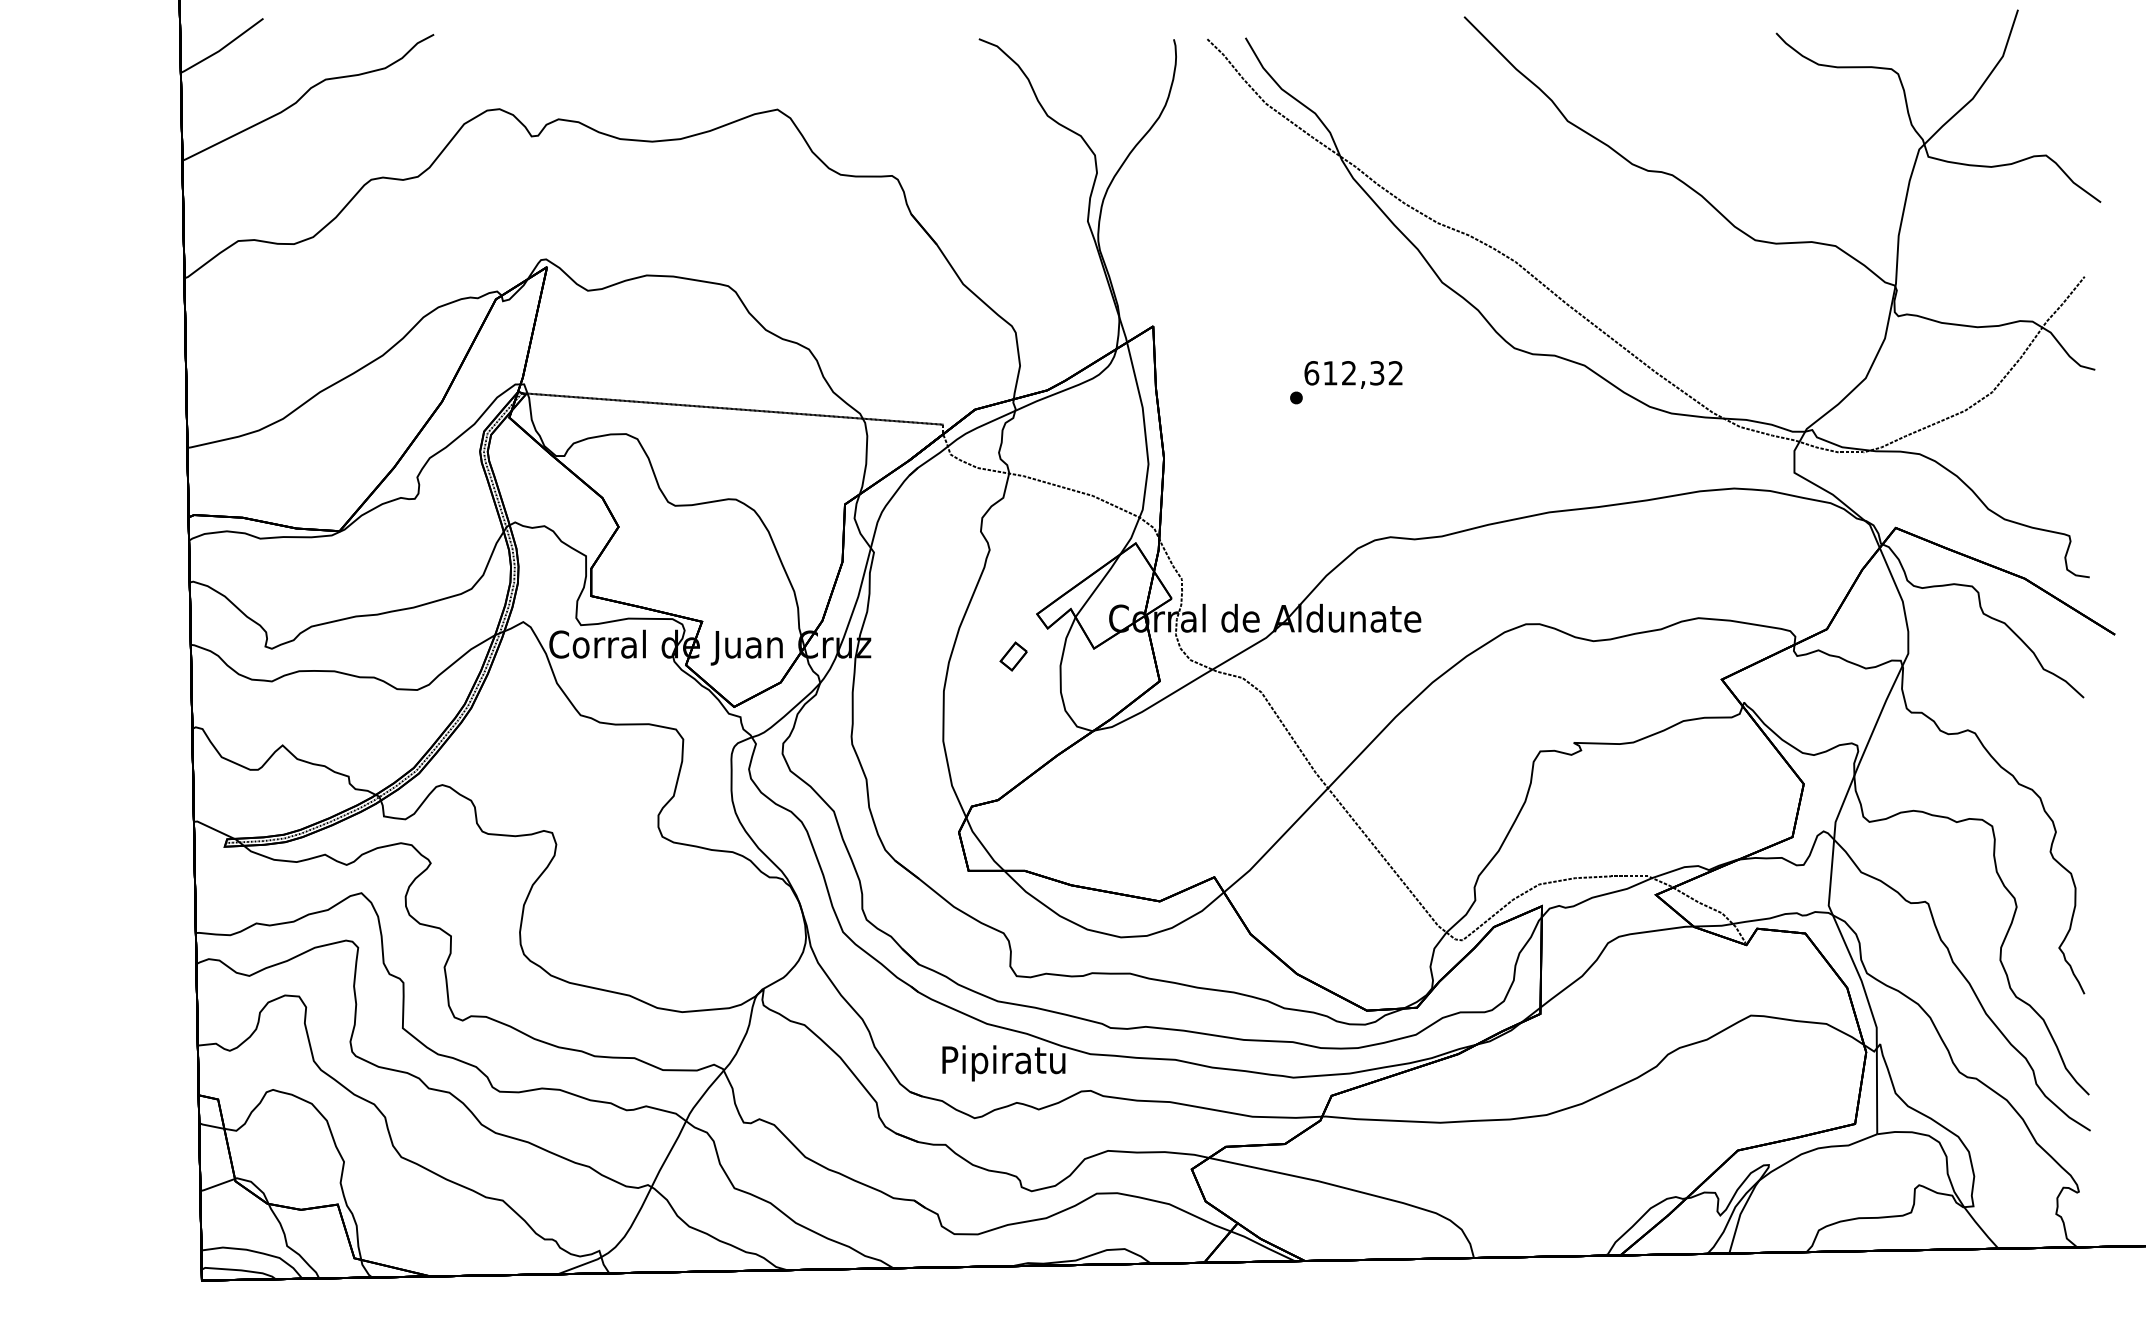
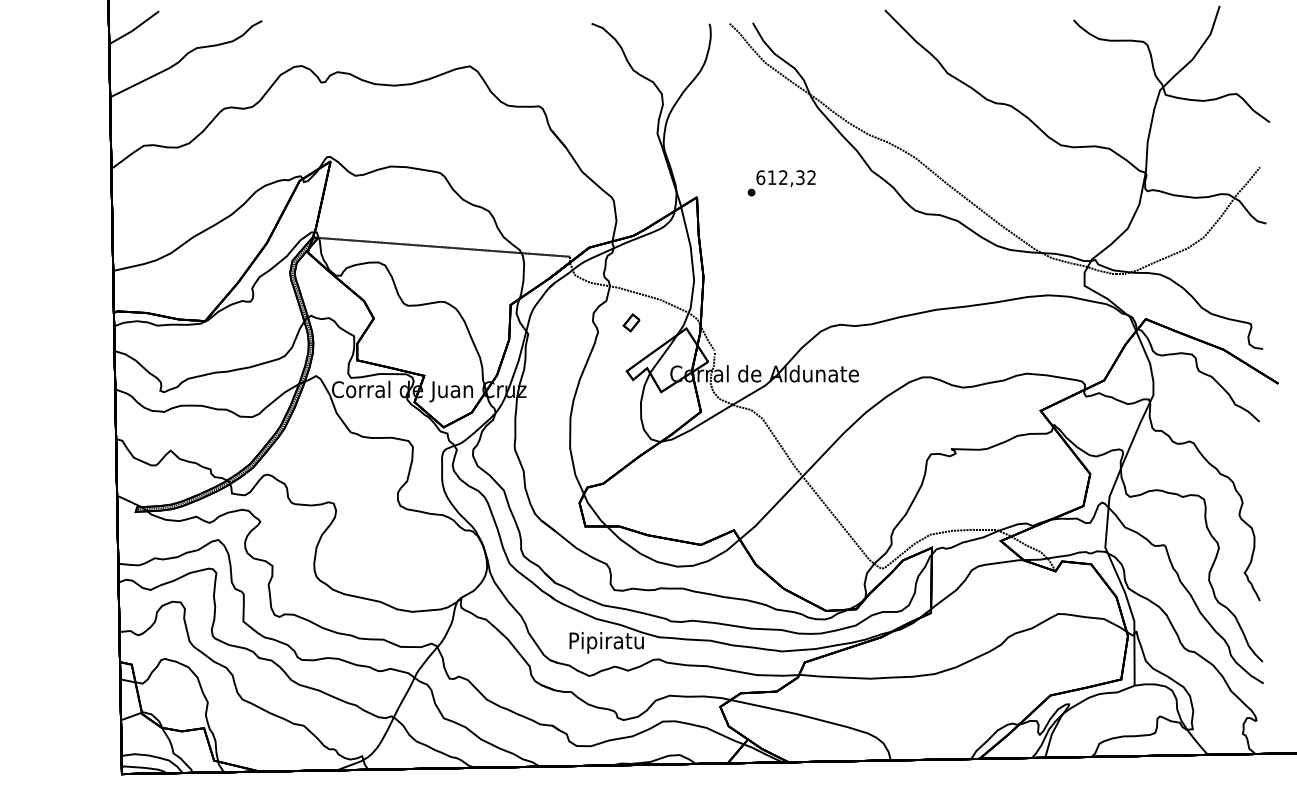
text: (1345, 382) -> (781, 183), moved
part: (1013, 655) -> (631, 322), moved

